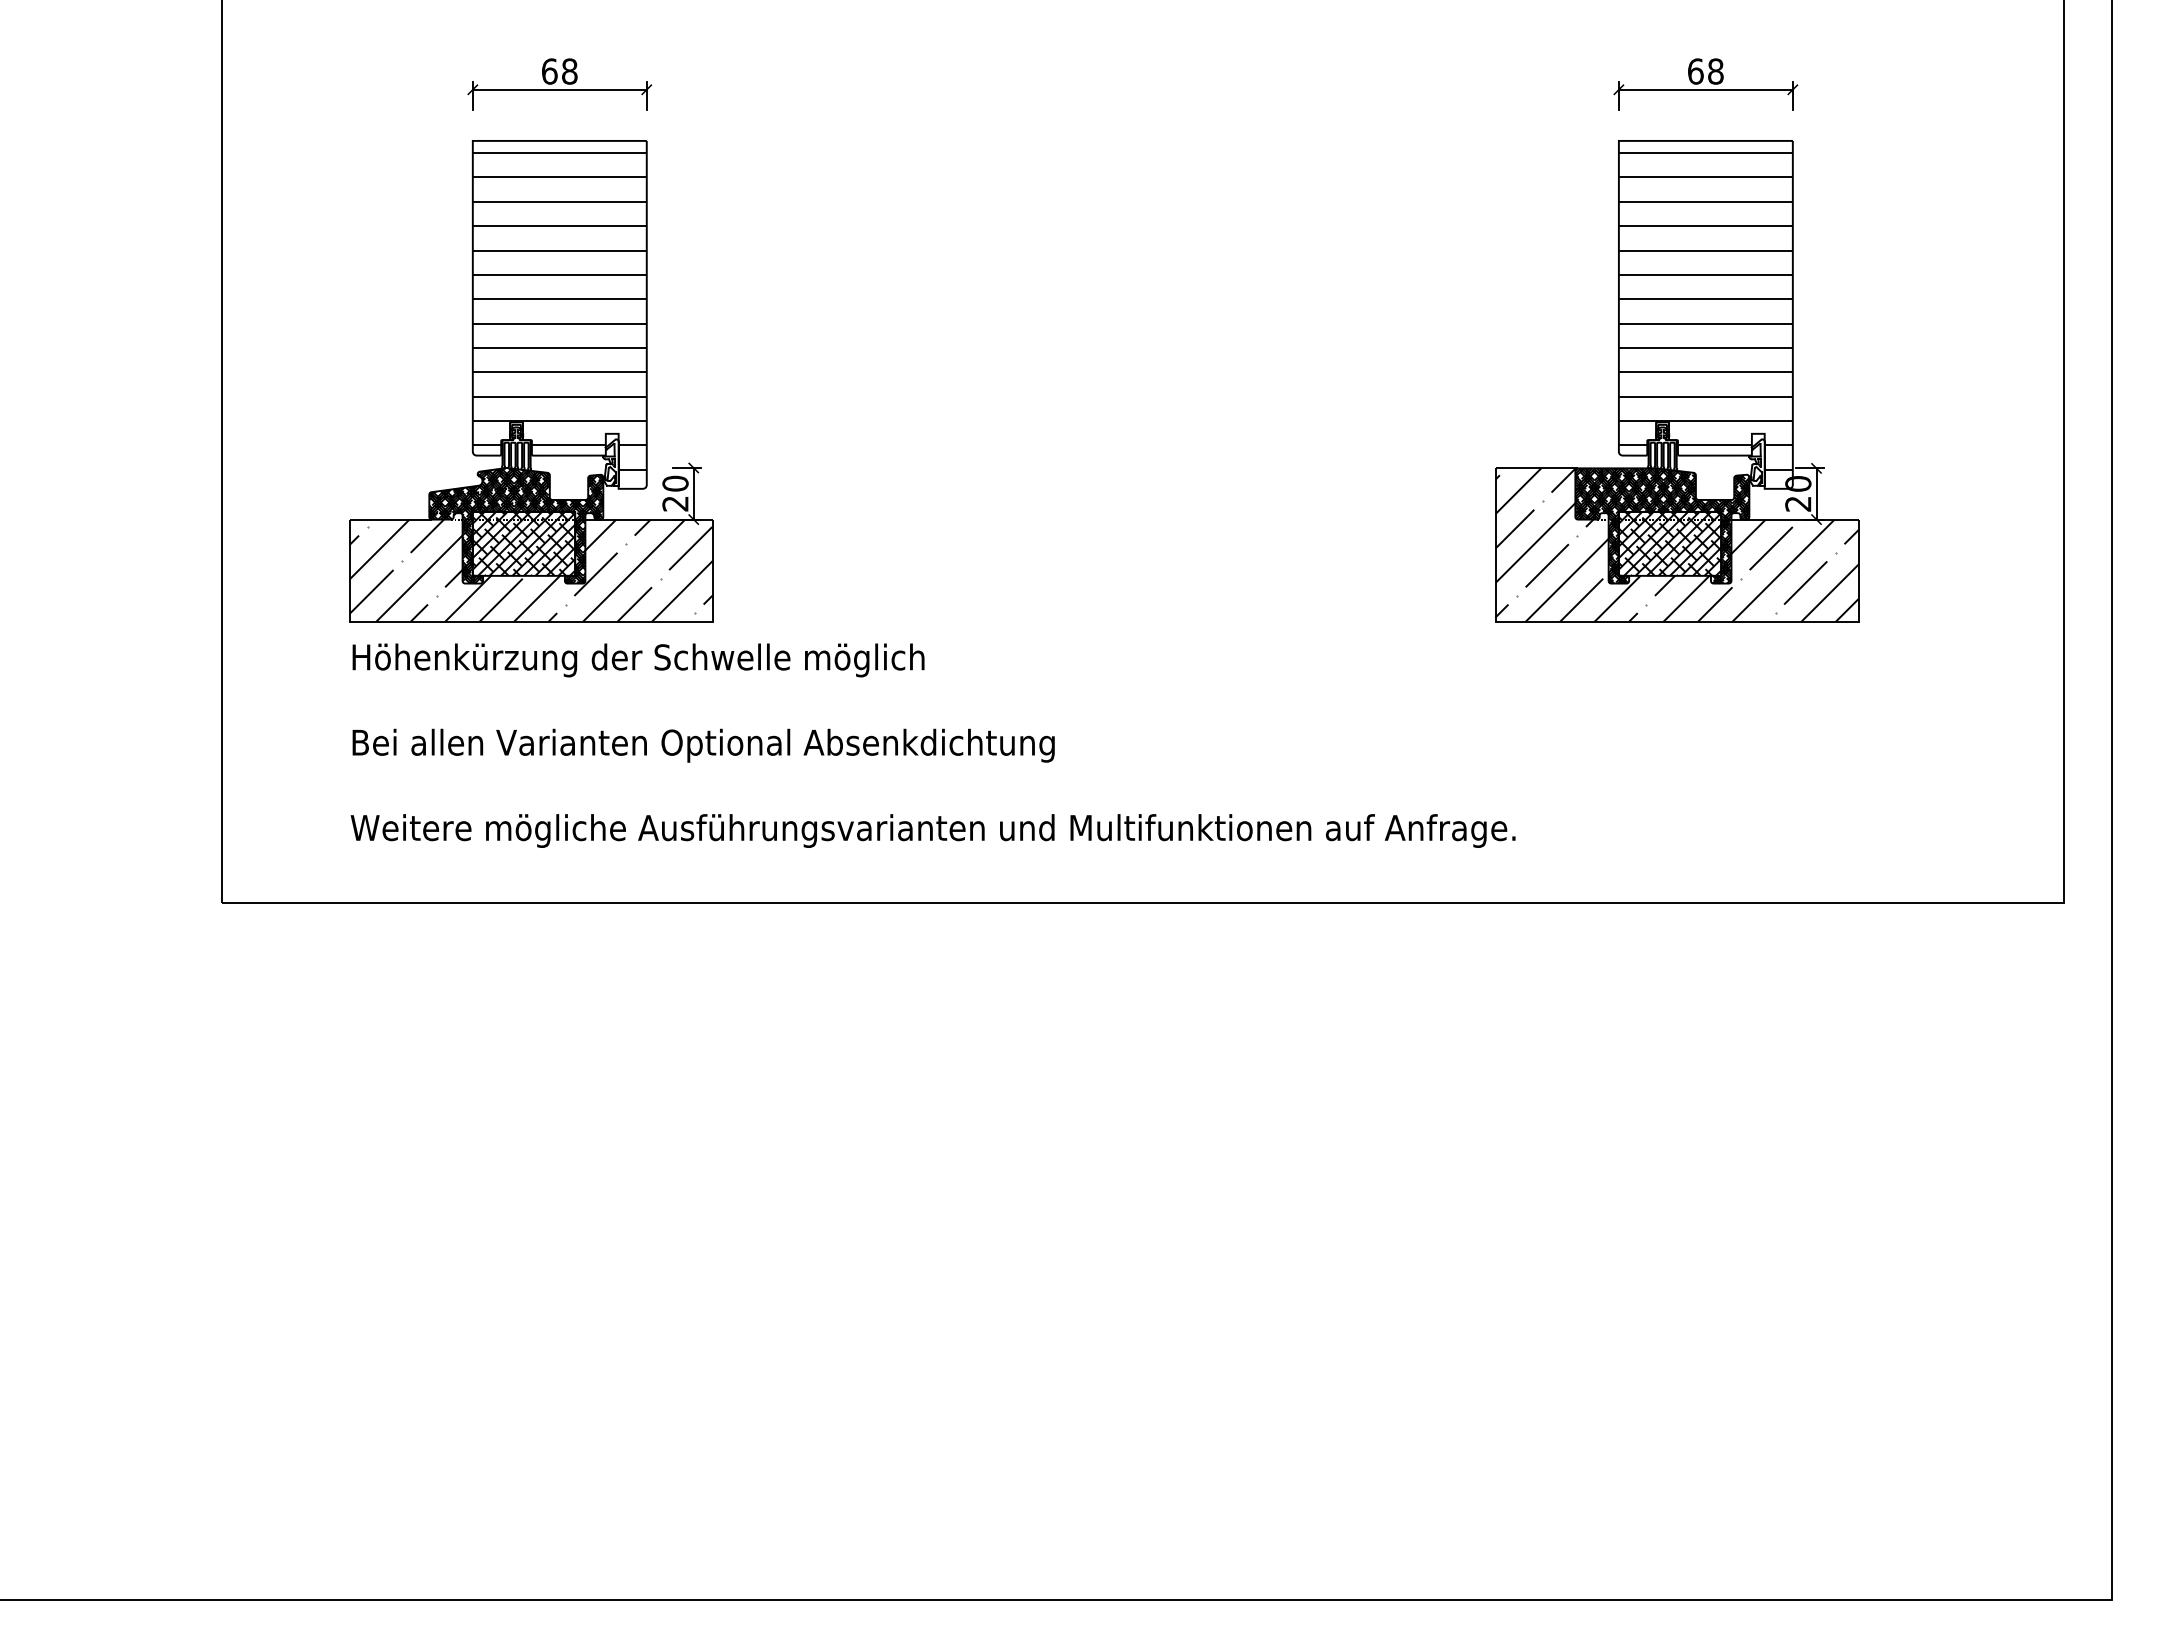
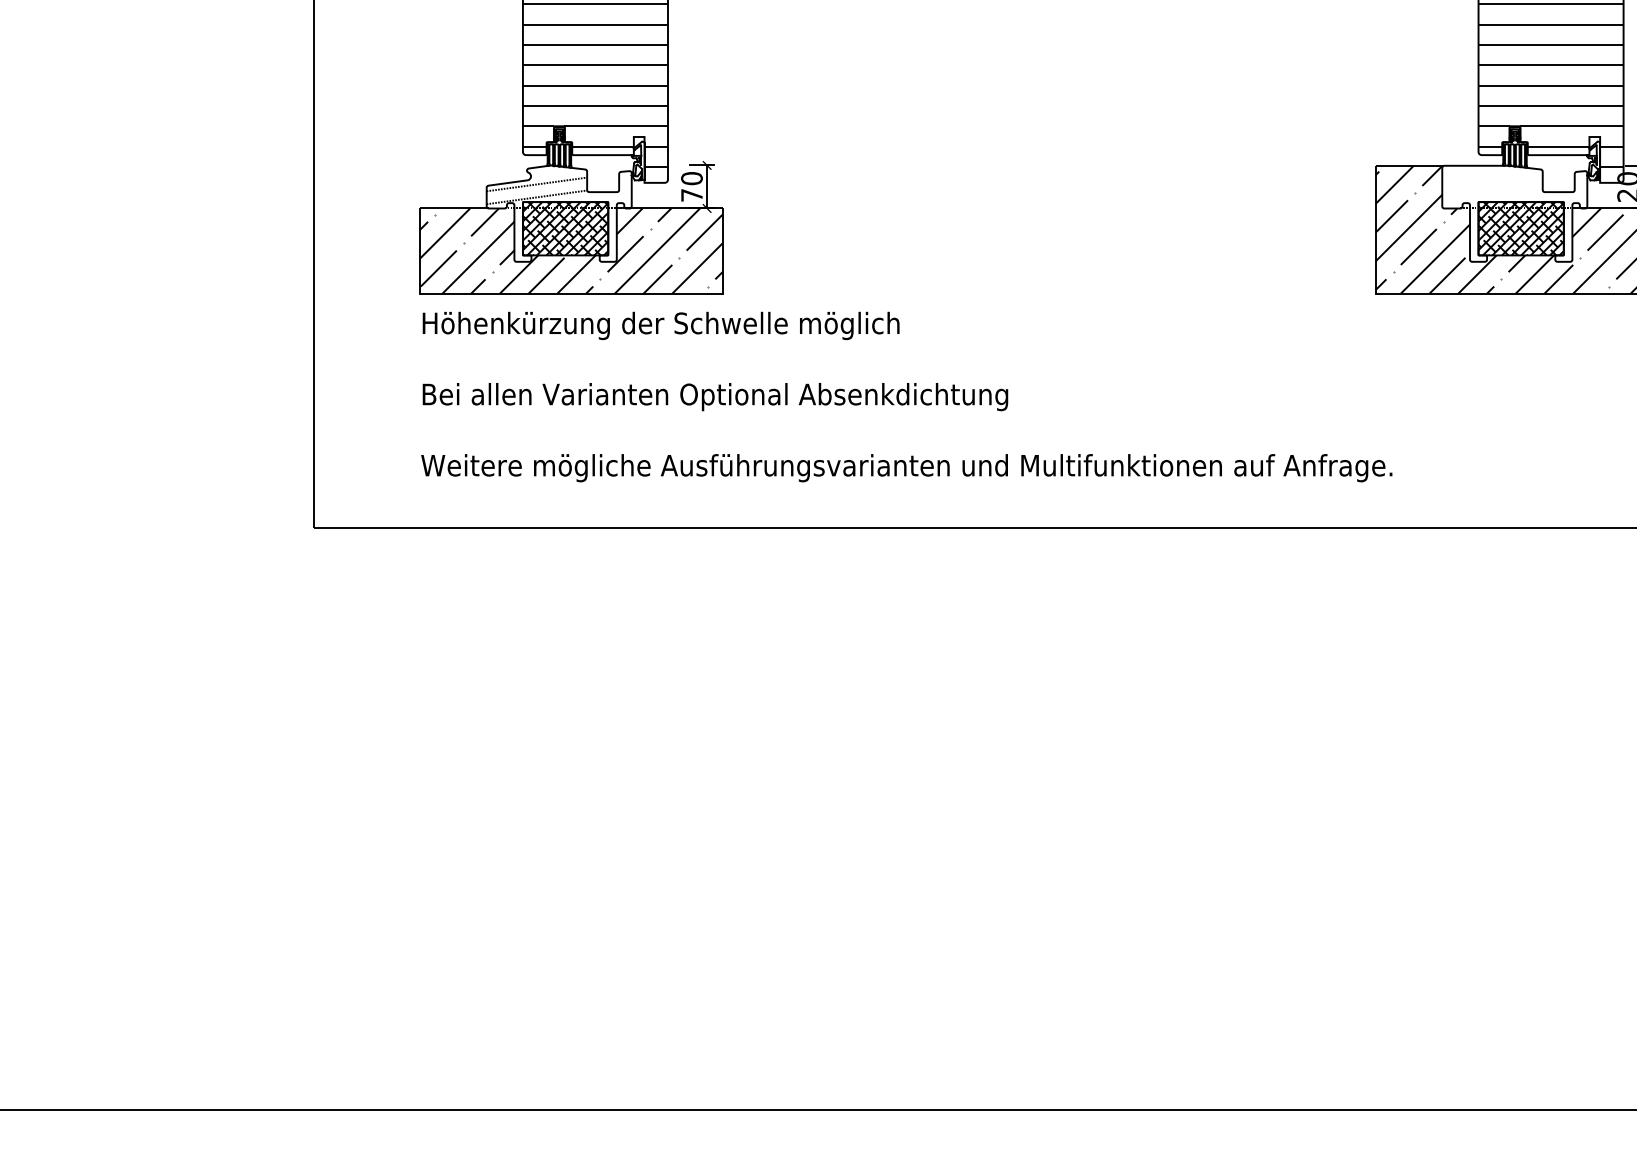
text: (675, 503) -> (691, 195), 20 -> 70
hatch: (516, 525) -> (559, 213), removed
hatch: (1662, 525) -> (1514, 213), removed

